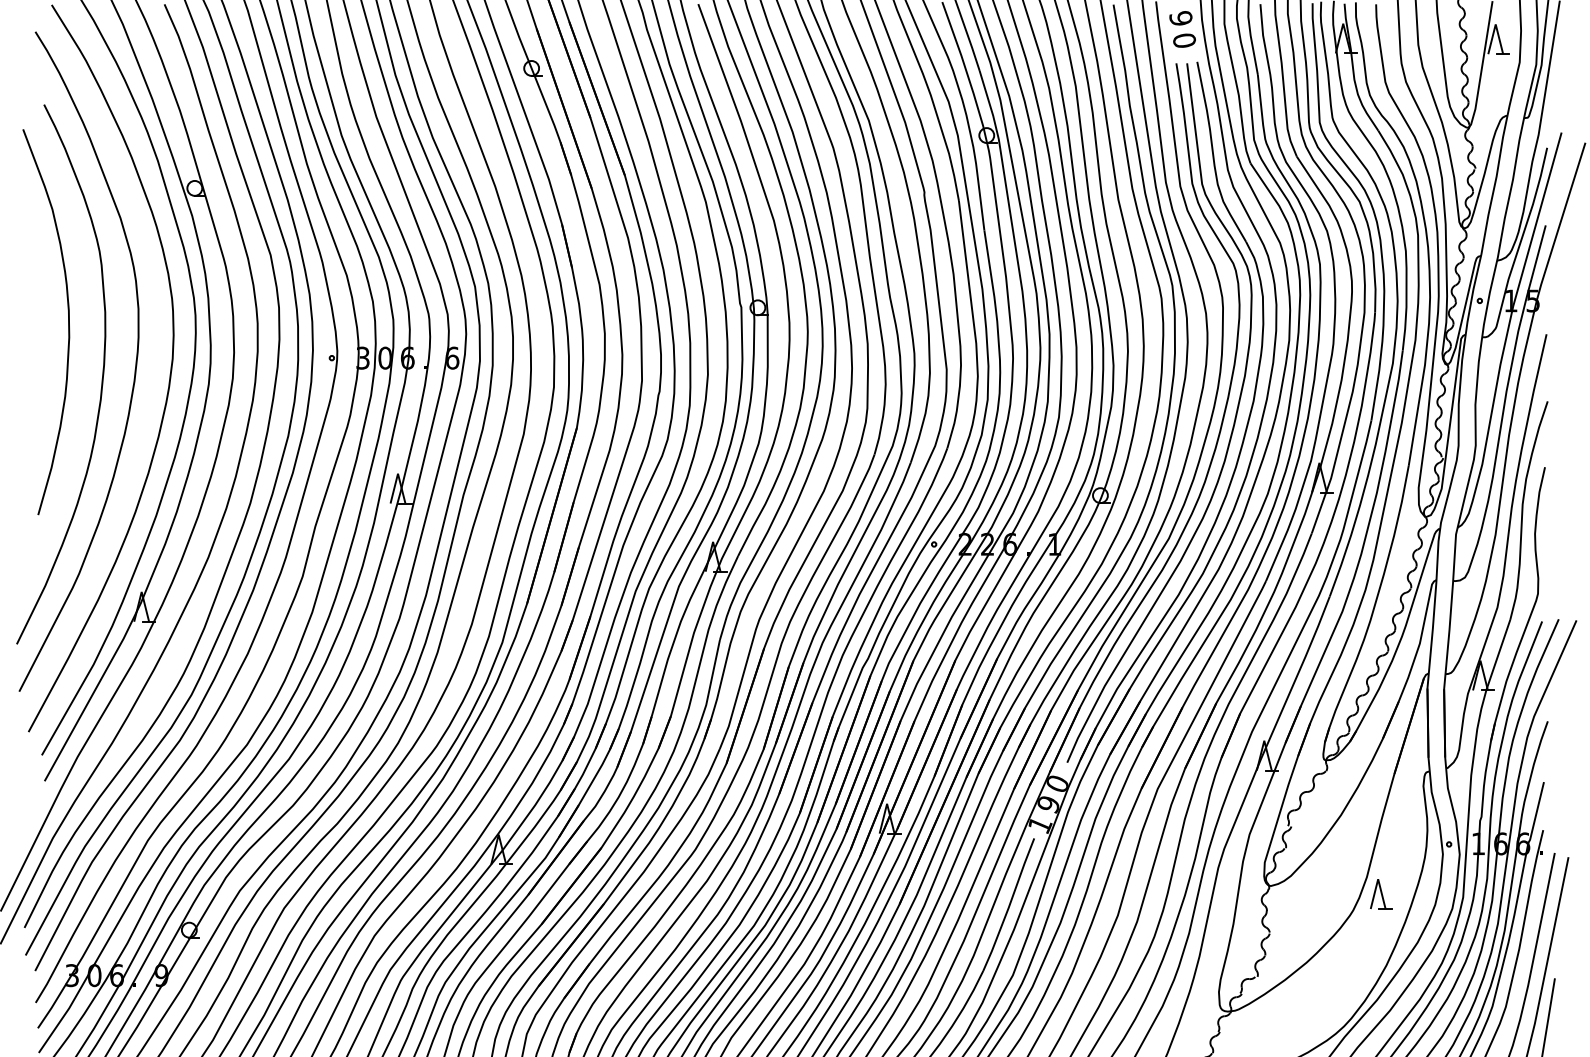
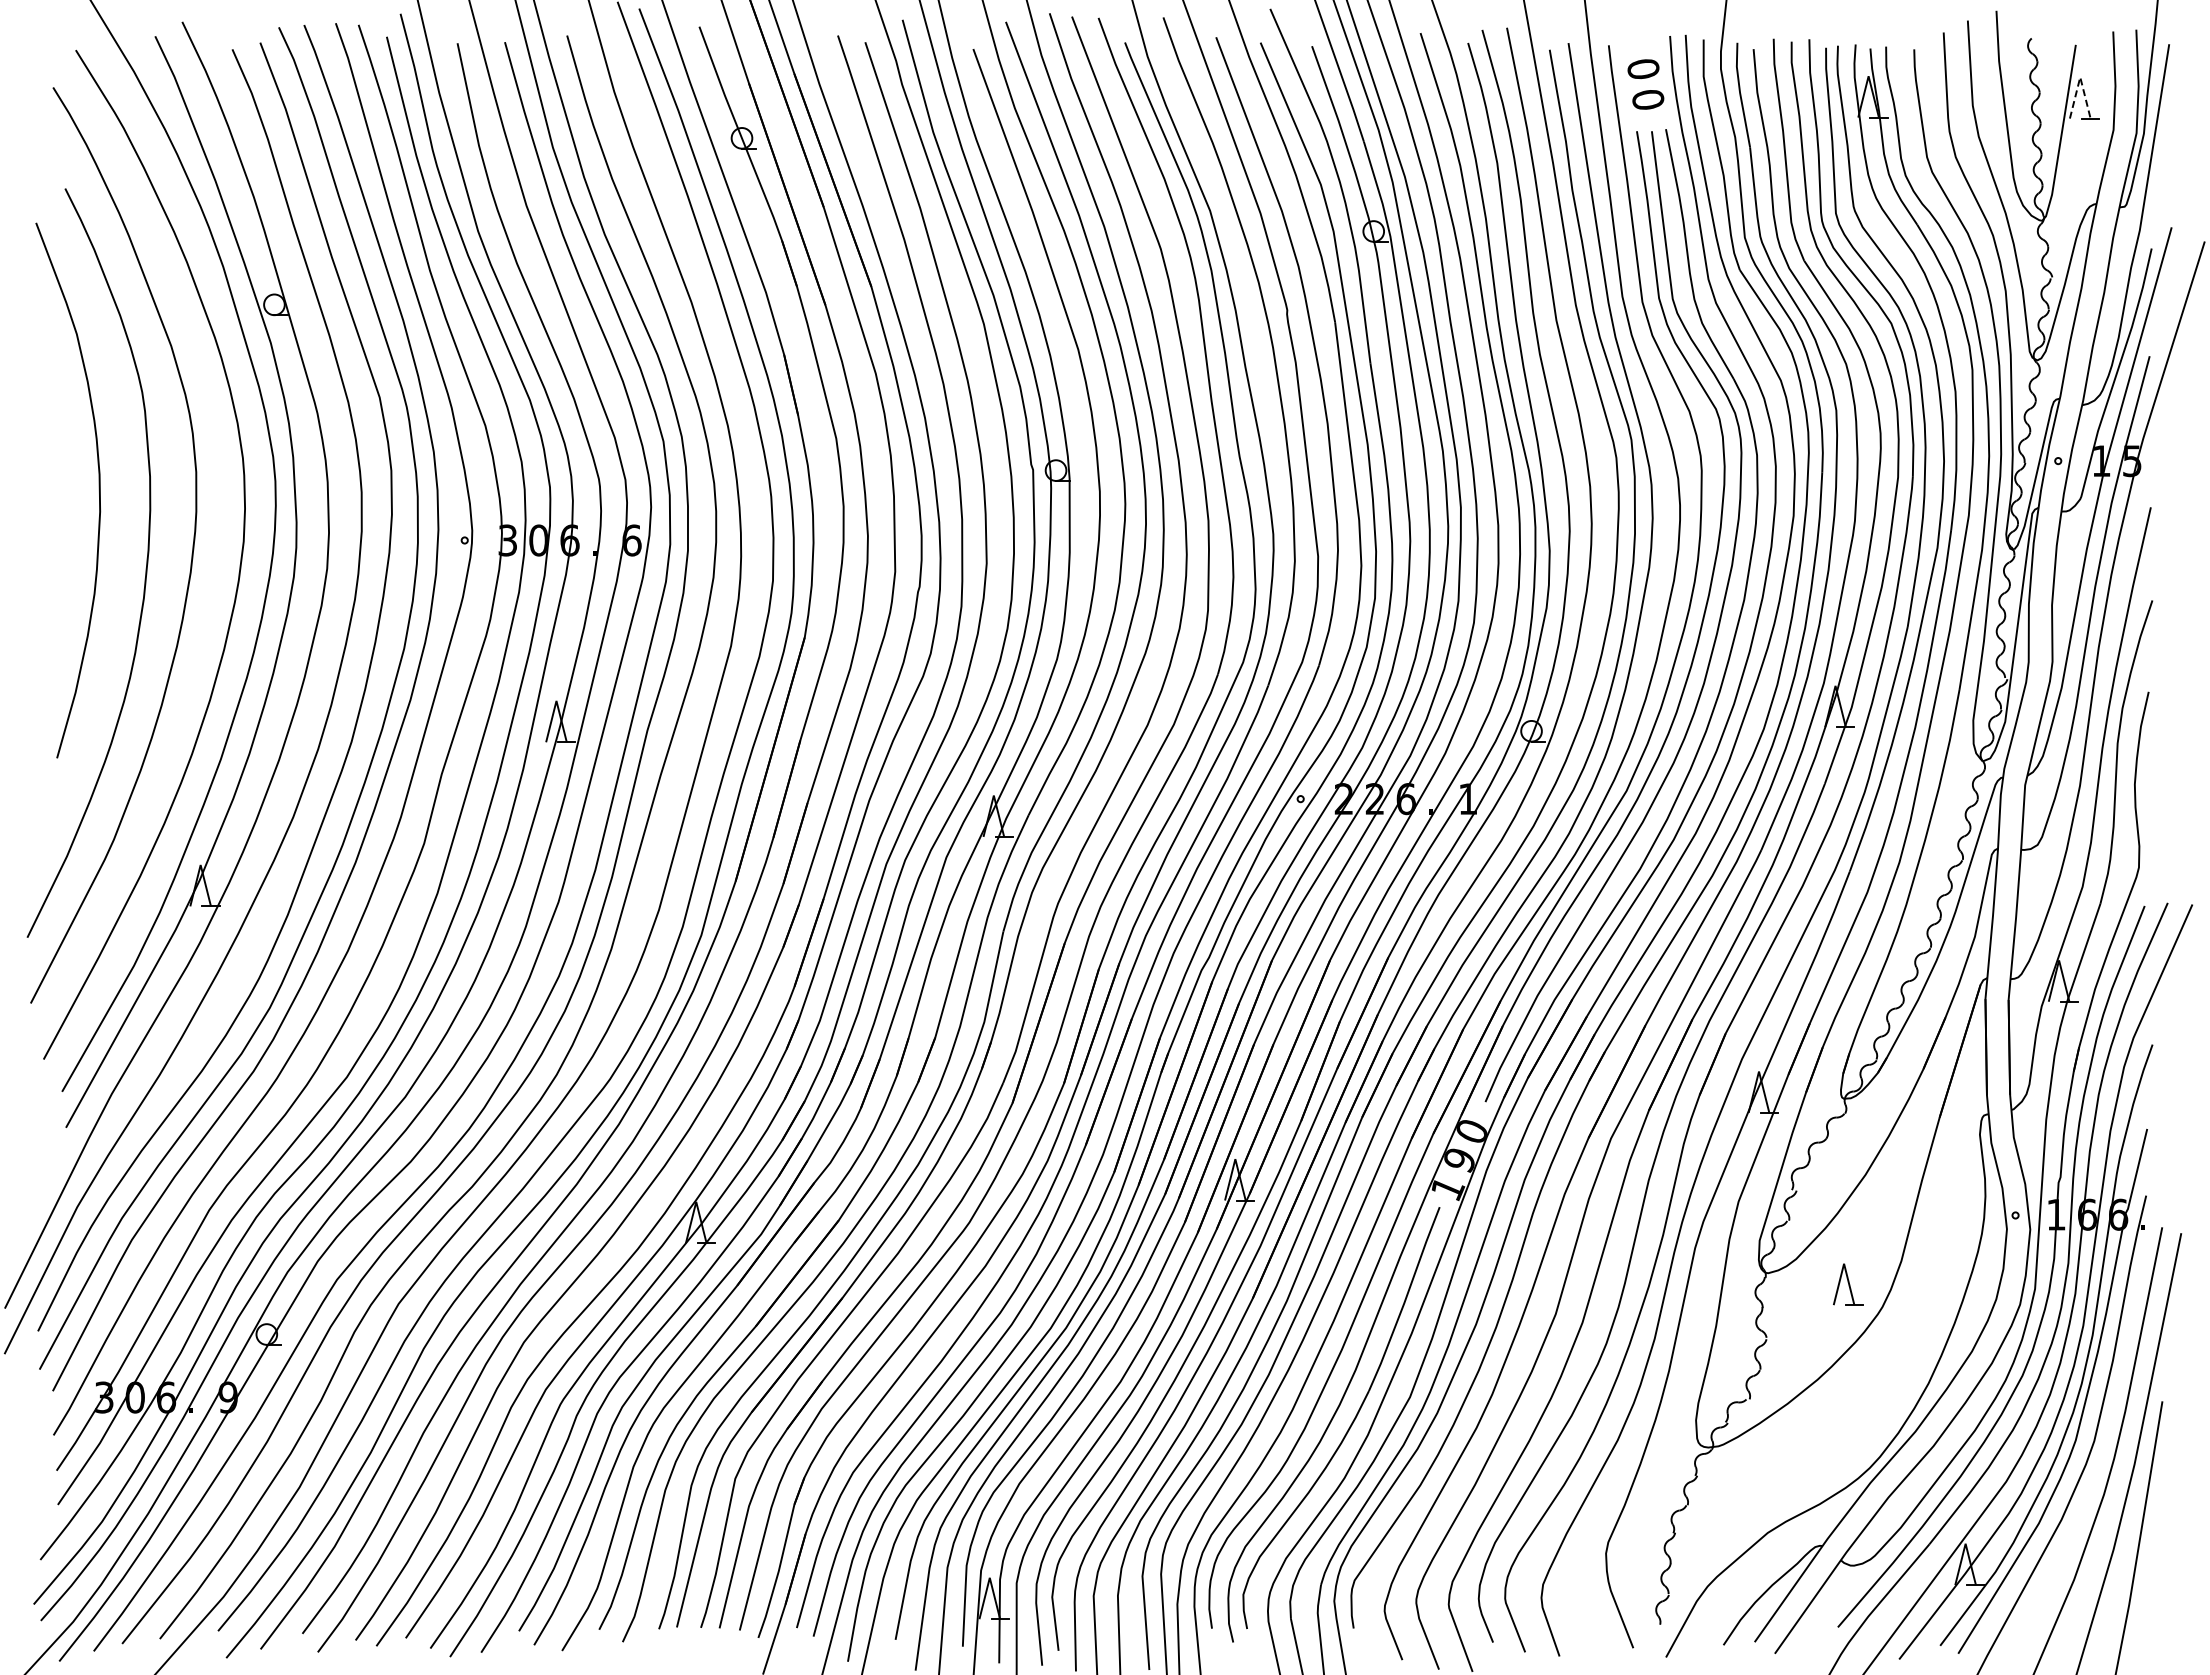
text: (1181, 18) -> (1643, 68), 9 -> 0
line: (1495, 24) -> (2080, 77), solid -> dashed
part: (1381, 894) -> (1848, 1284), moved

